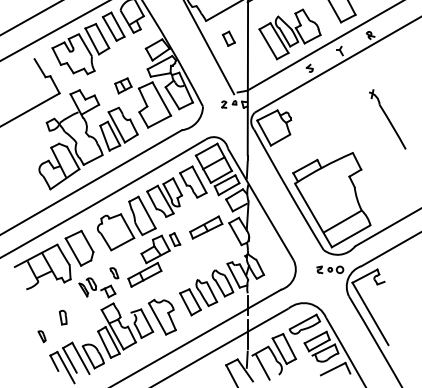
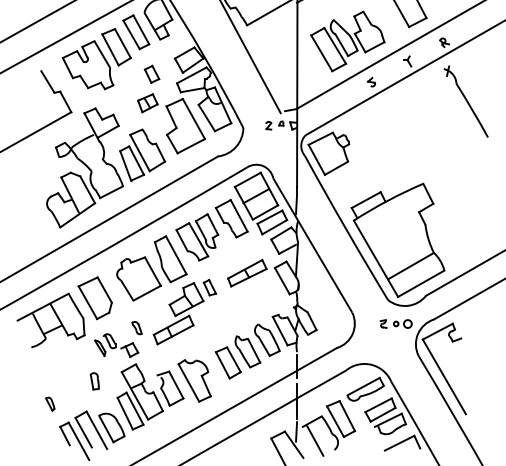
part: (228, 38) -> (151, 73), moved
part: (387, 119) -> (466, 101), moved
part: (62, 317) -> (93, 381), moved

